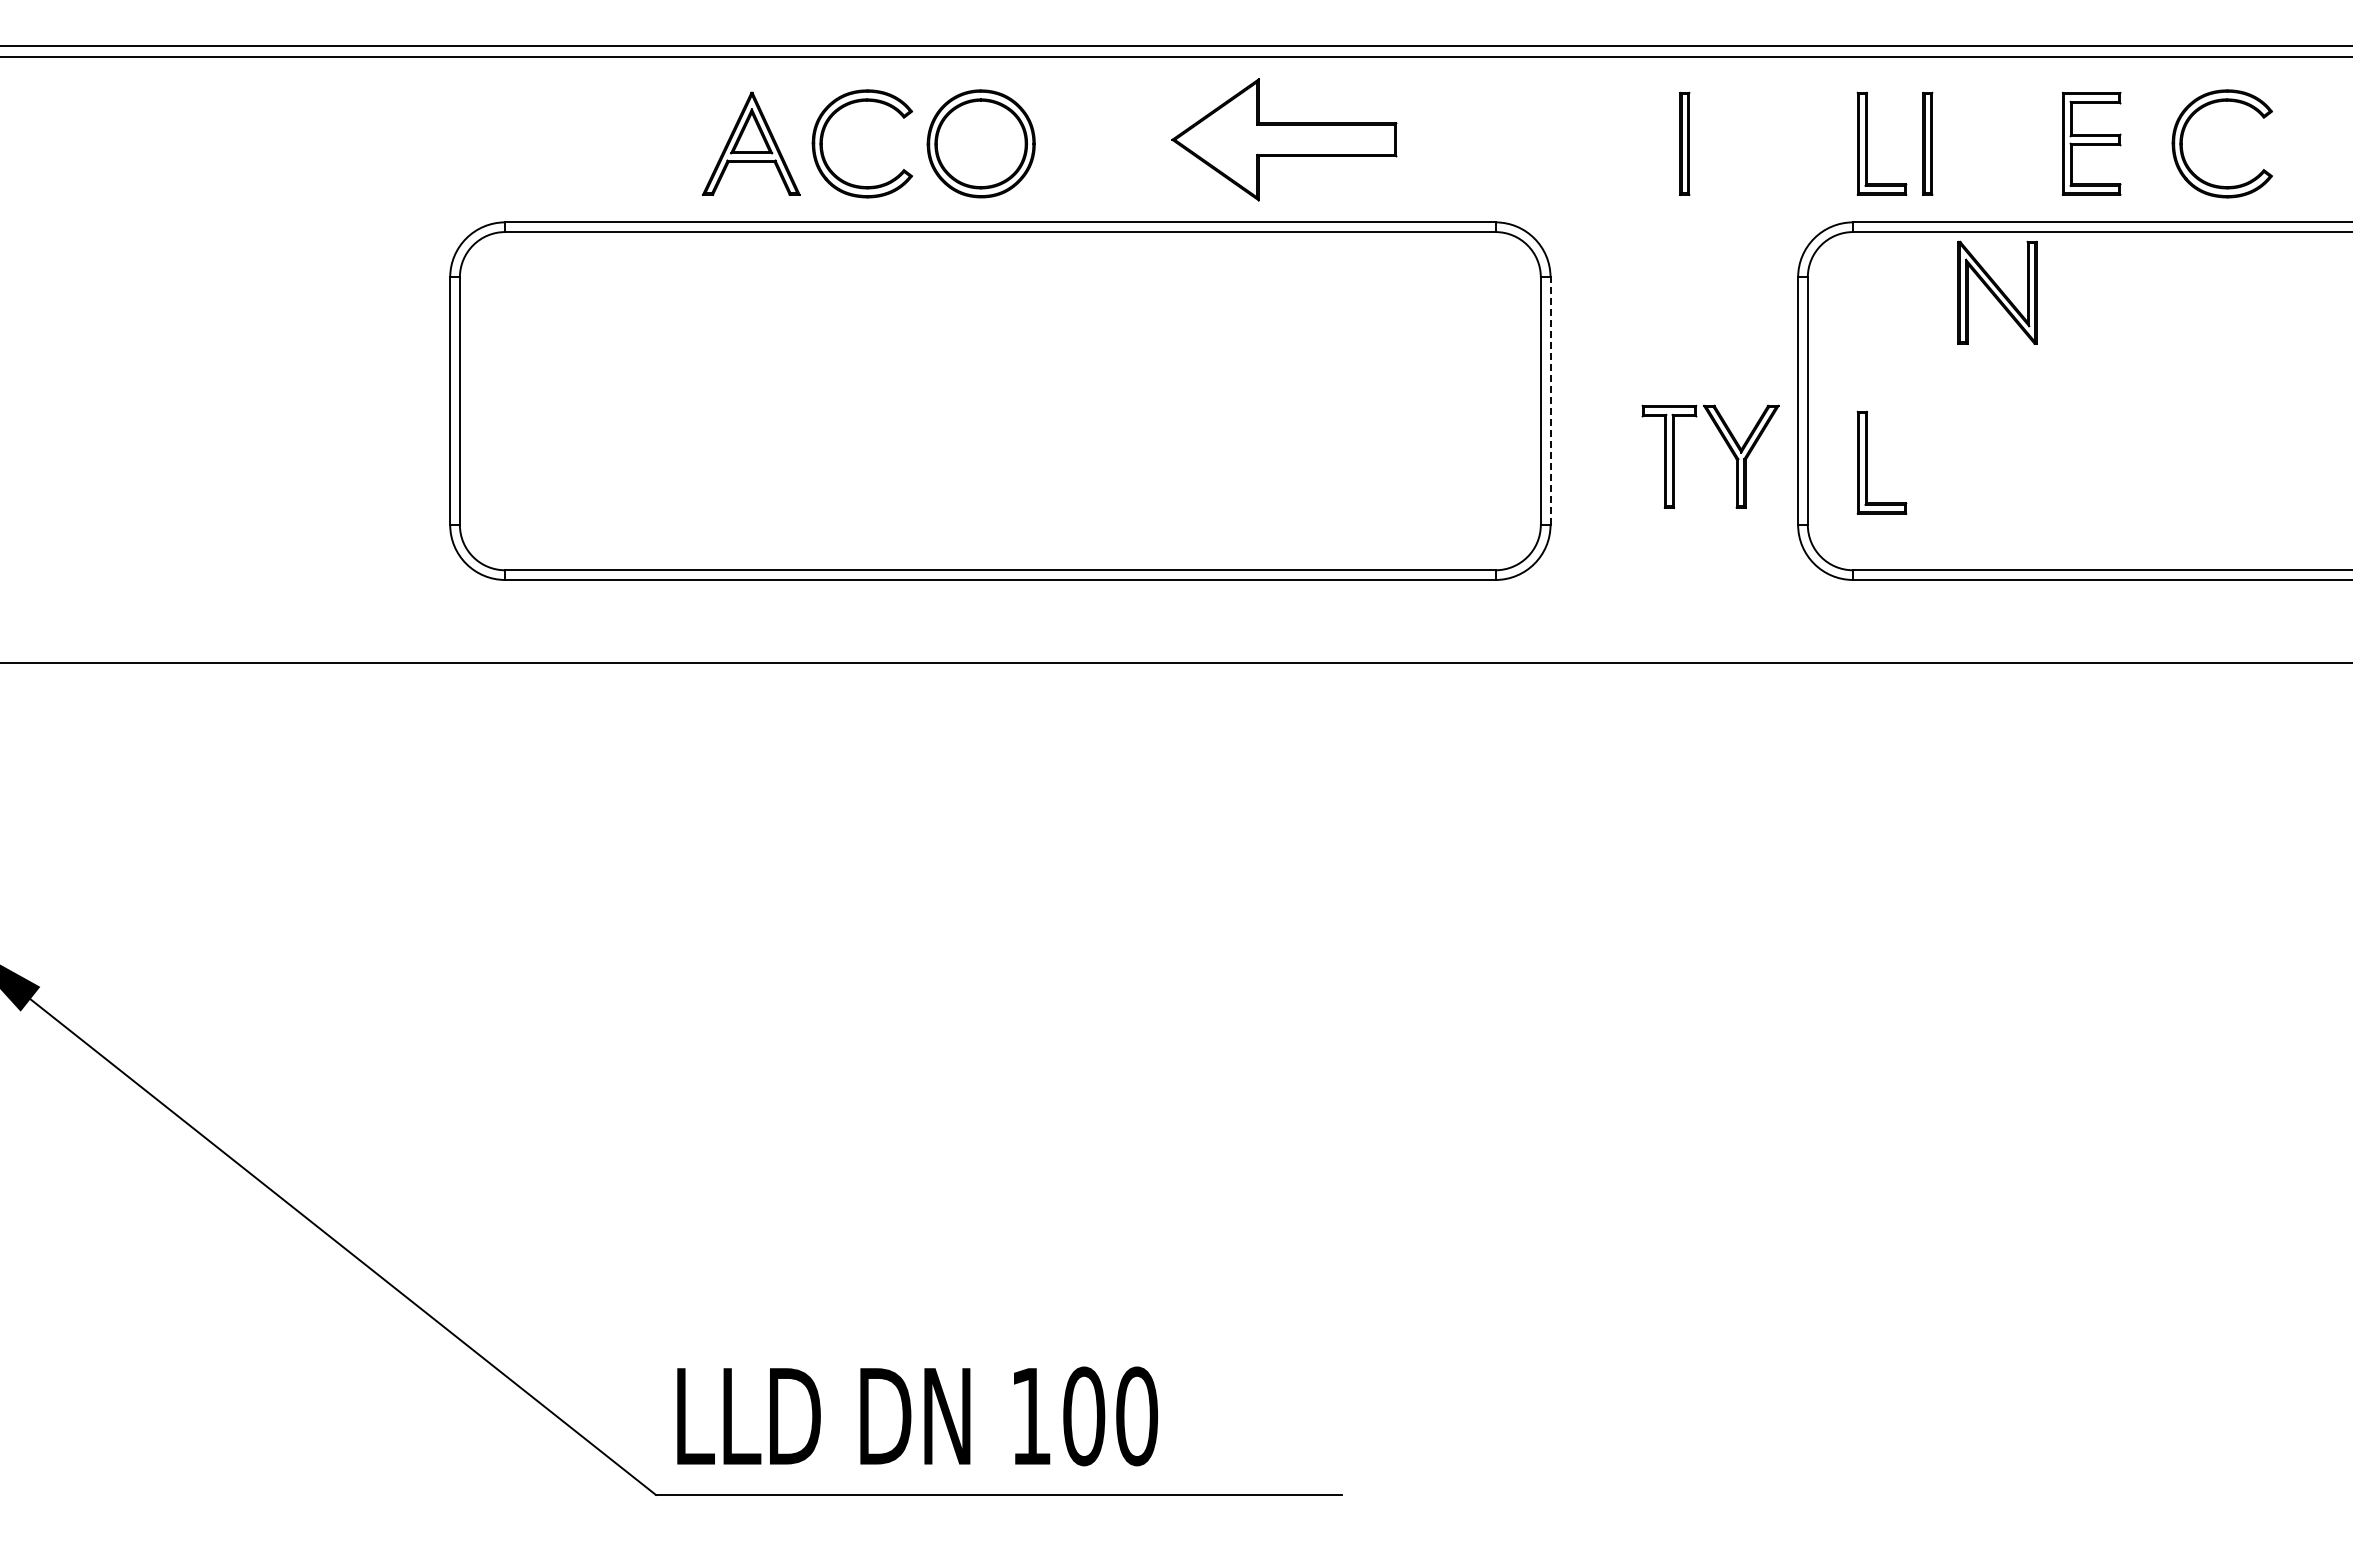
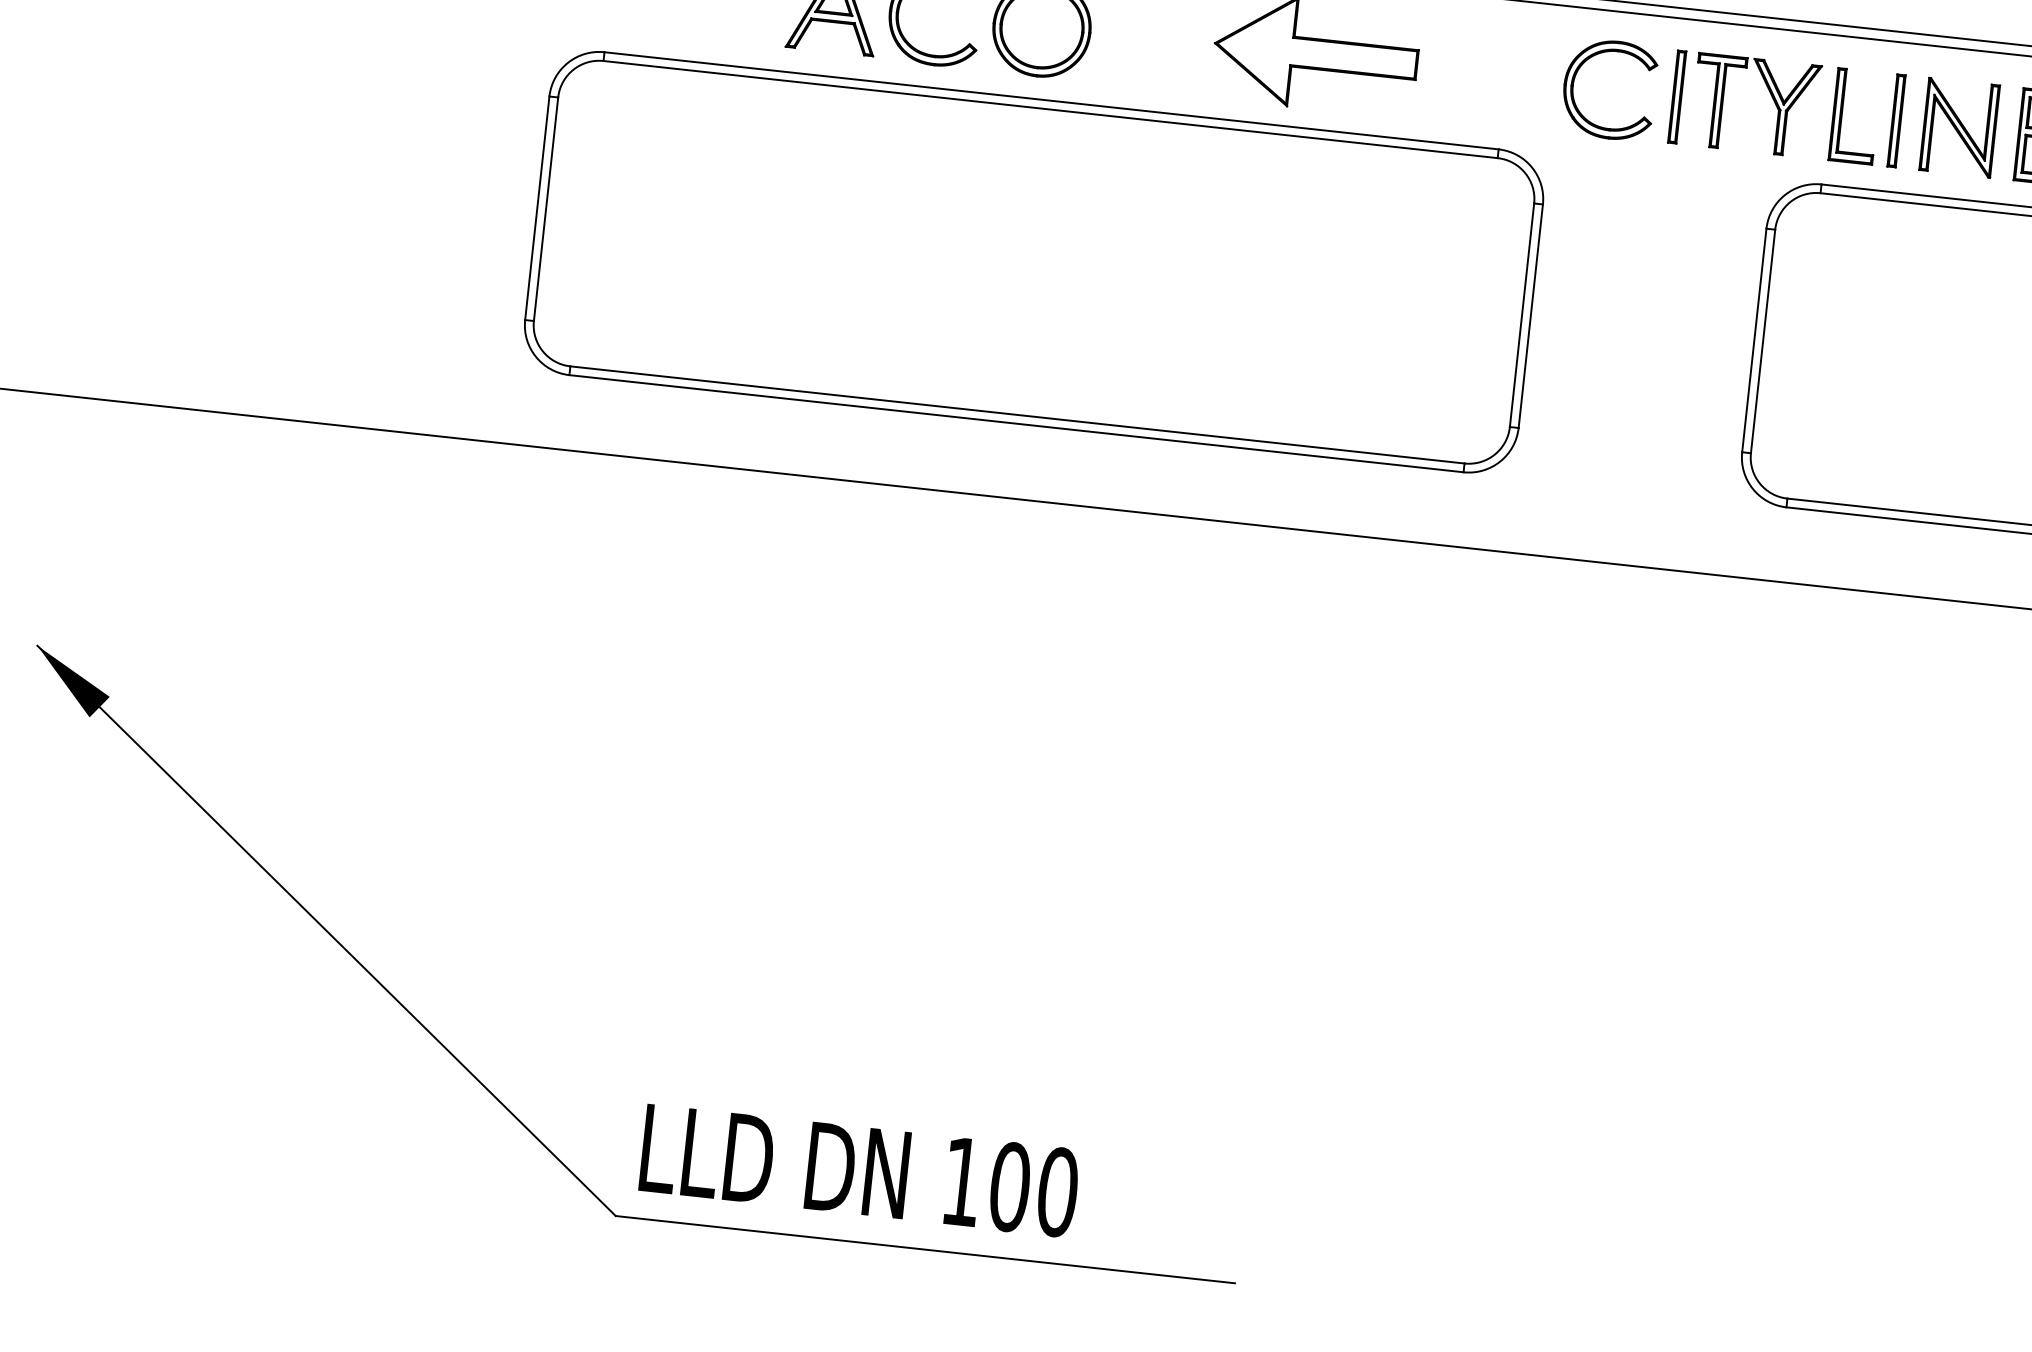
part: (1570, 143) -> (1574, 85), added
part: (1997, 292) -> (1959, 127), moved
line: (1550, 401) -> (1530, 316), dashed -> solid
part: (1727, 446) -> (1771, 97), moved
part: (1867, 462) -> (1810, 402), removed

